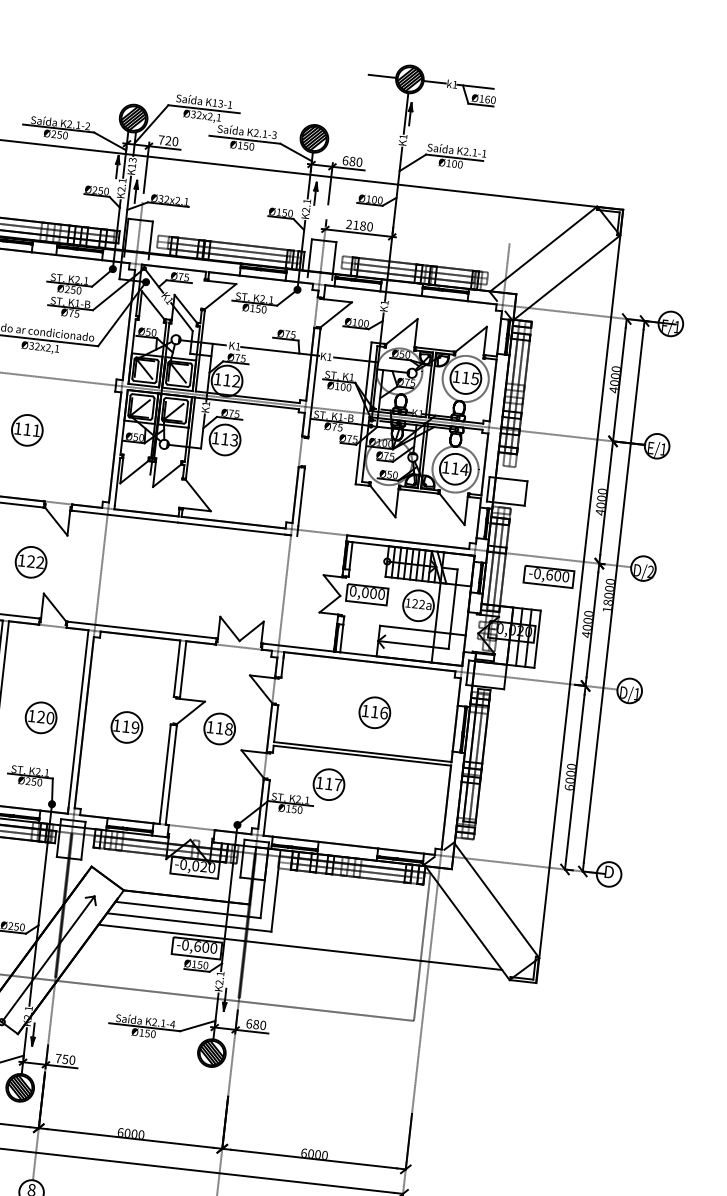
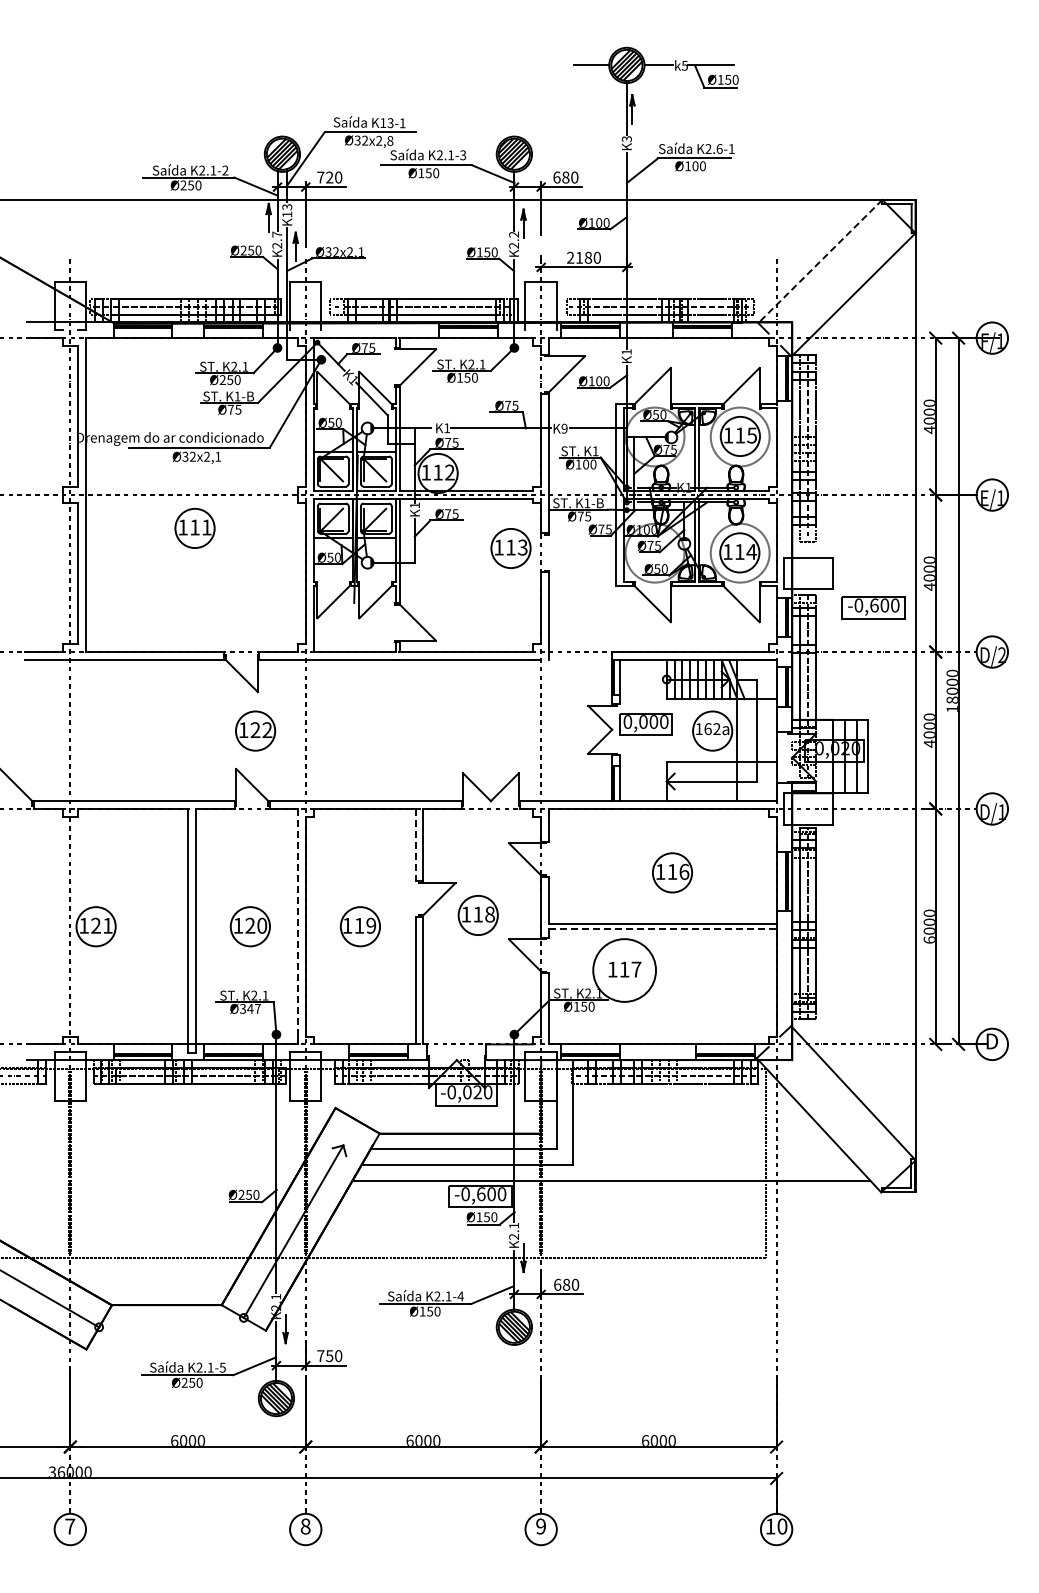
text: (454, 84) -> (684, 65), k1 -> k5
text: (487, 99) -> (728, 79), Ø160 -> Ø150
text: (219, 117) -> (390, 140), Ø32x2,1 -> Ø32x2,8
text: (403, 137) -> (626, 139), K1 -> K3
text: (474, 152) -> (719, 148), K2.1-1 -> K2.6-1
text: (122, 180) -> (277, 234), K2.1 -> K2.7
text: (306, 201) -> (513, 234), K2.1 -> K2.2
line: (542, 249) -> (819, 261), solid -> dashed
text: (329, 356) -> (564, 428), K1 -> K9
part: (26, 429) -> (194, 527), moved
part: (224, 439) -> (510, 548), moved
part: (31, 561) -> (255, 730), moved
part: (548, 576) -> (873, 607), moved
text: (414, 604) -> (707, 729), 122 -> 162
line: (176, 668) -> (415, 845), solid -> dashed
line: (77, 721) -> (297, 926), solid -> dashed
line: (362, 756) -> (662, 929), solid -> dashed
text: (34, 781) -> (250, 1008), Ø250 -> Ø347
circle: (328, 784) -> (624, 970), size x1.6

